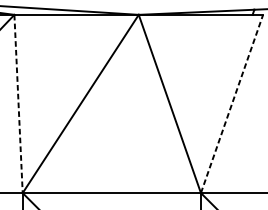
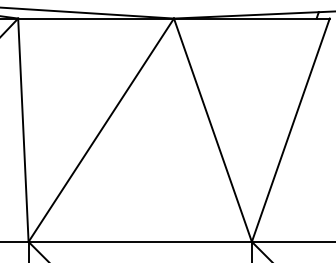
line: (231, 103) -> (290, 129), dashed -> solid
line: (18, 104) -> (23, 130), dashed -> solid

